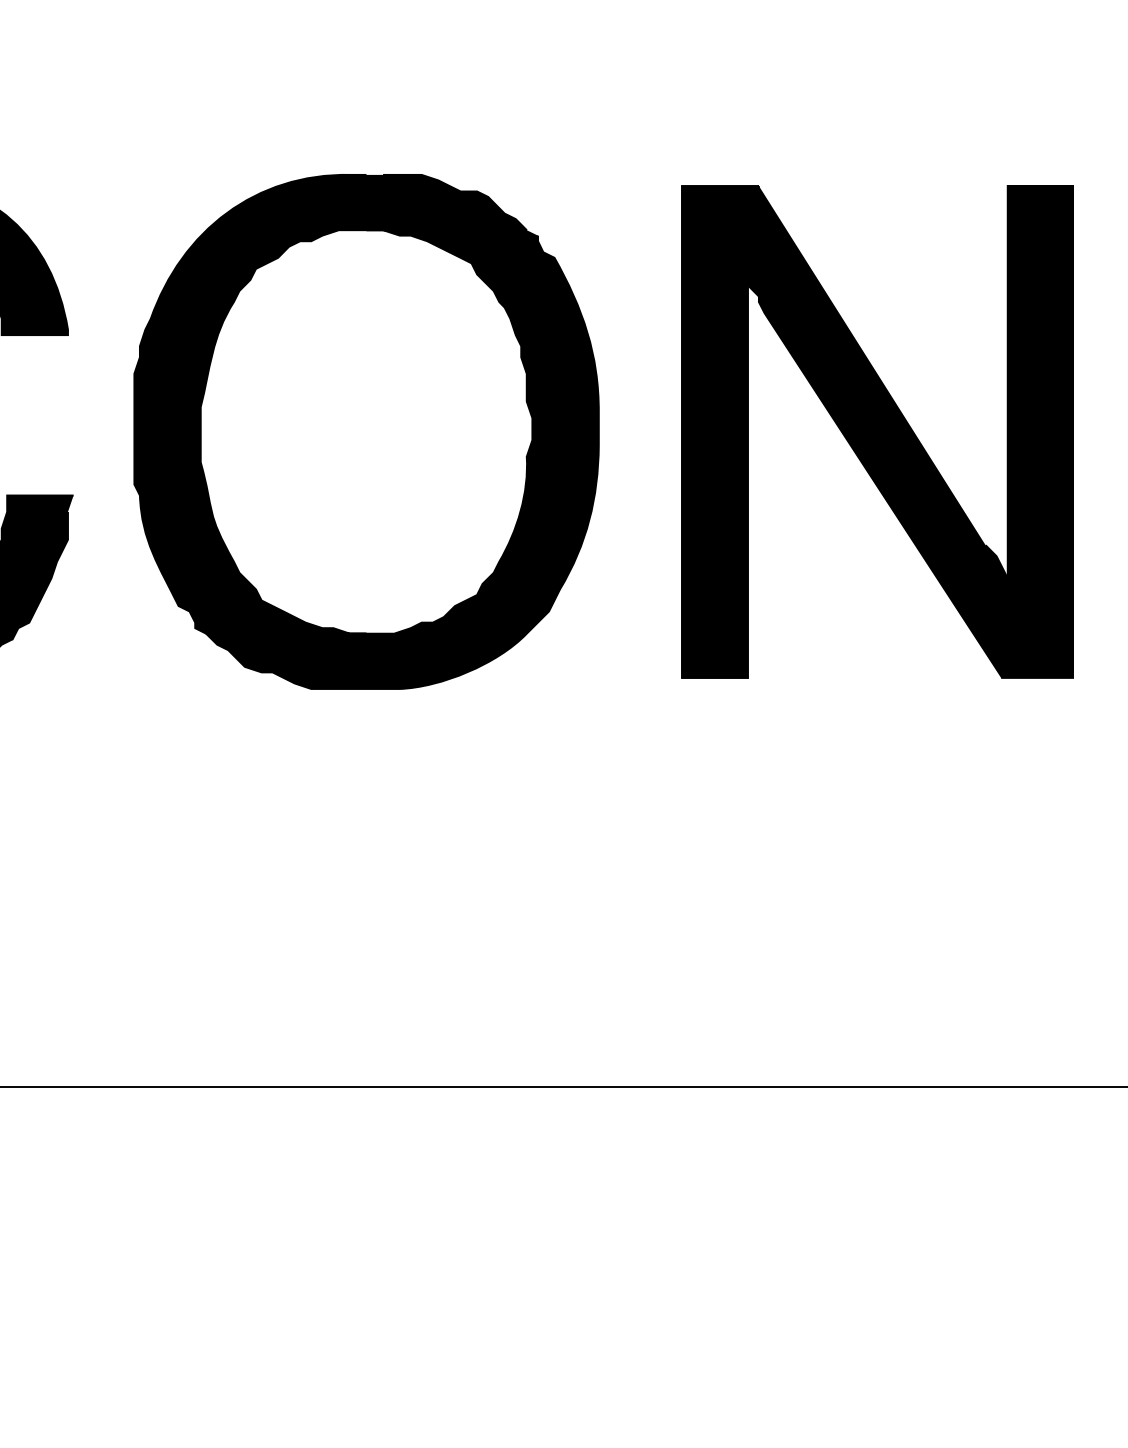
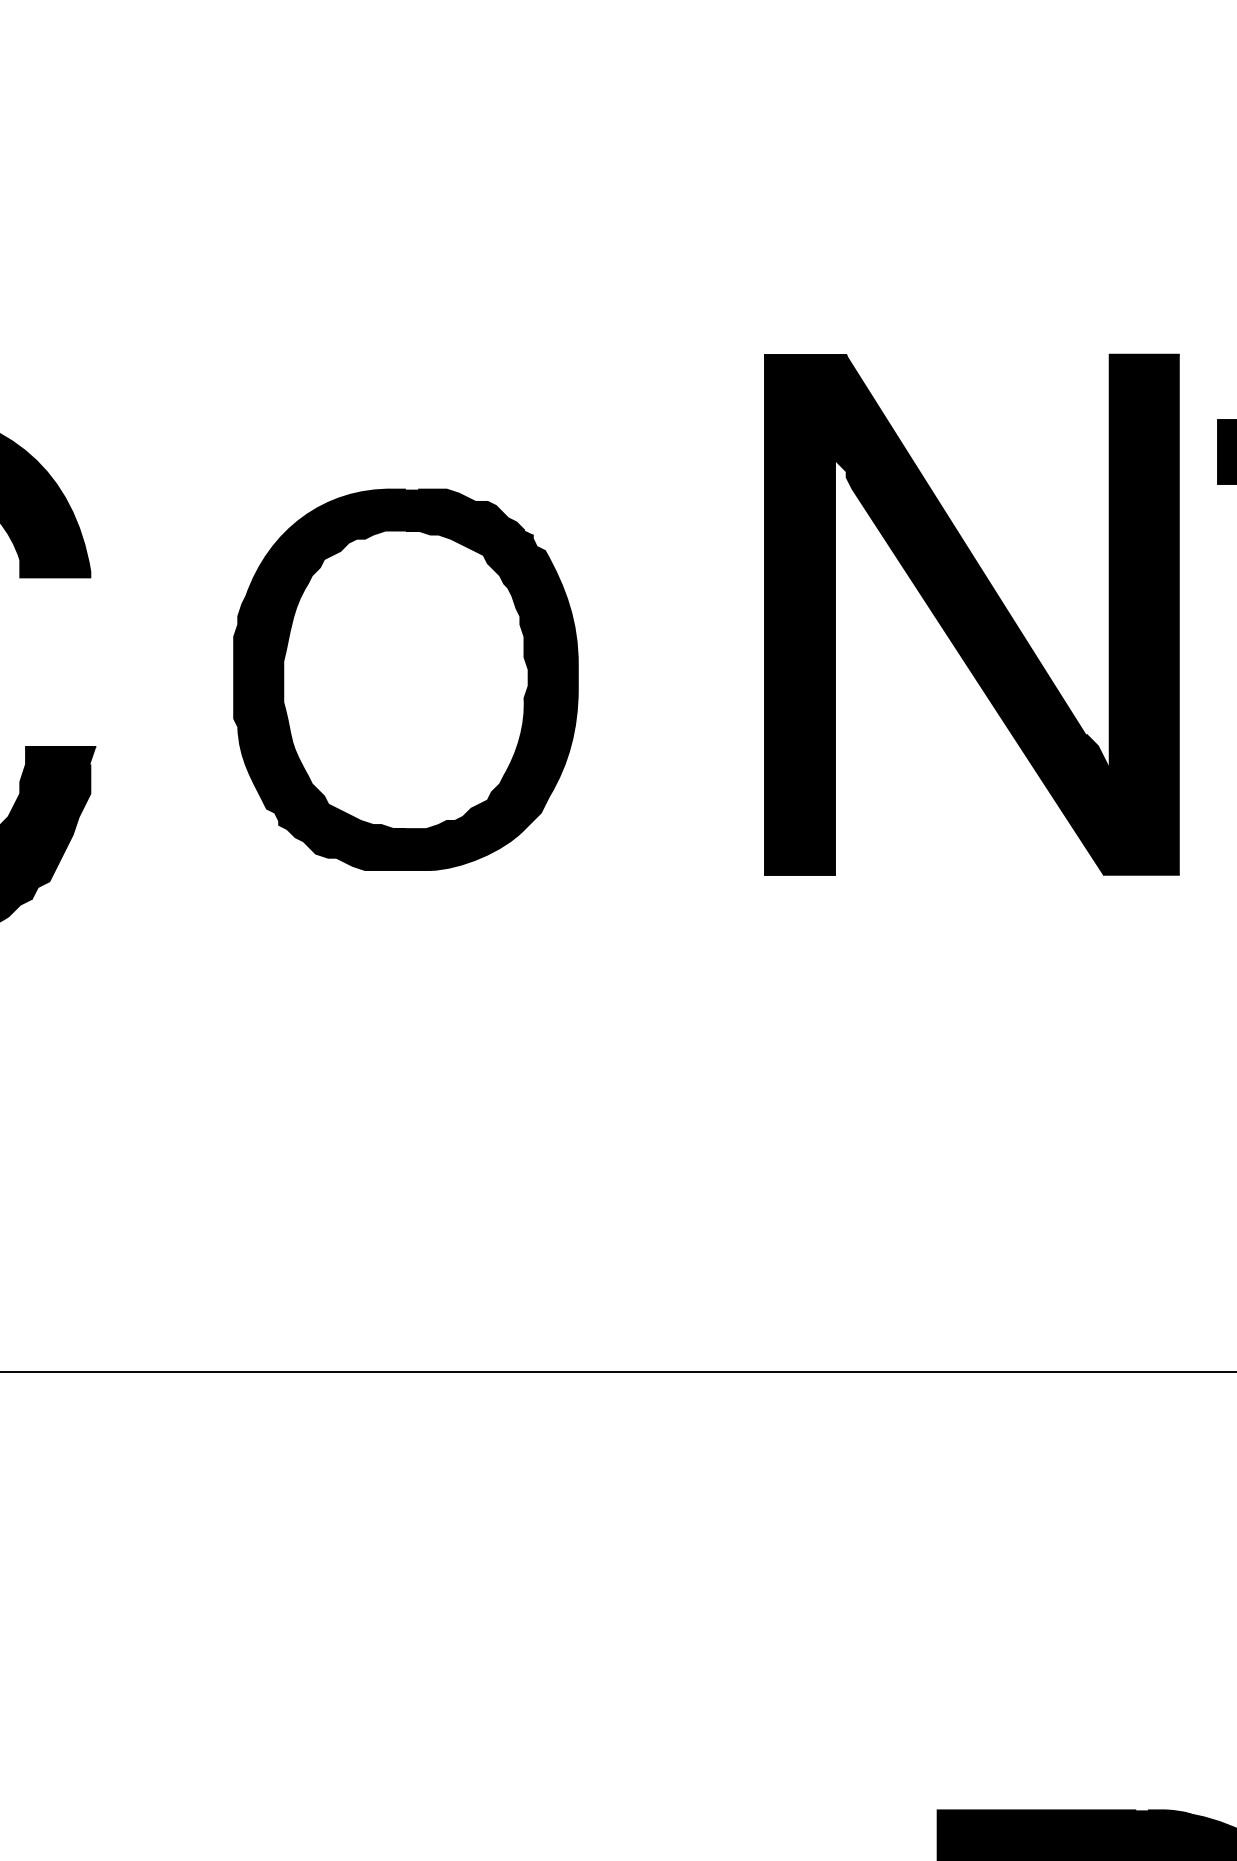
part: (366, 431) -> (405, 679), size x0.7
part: (876, 431) -> (971, 614), moved

